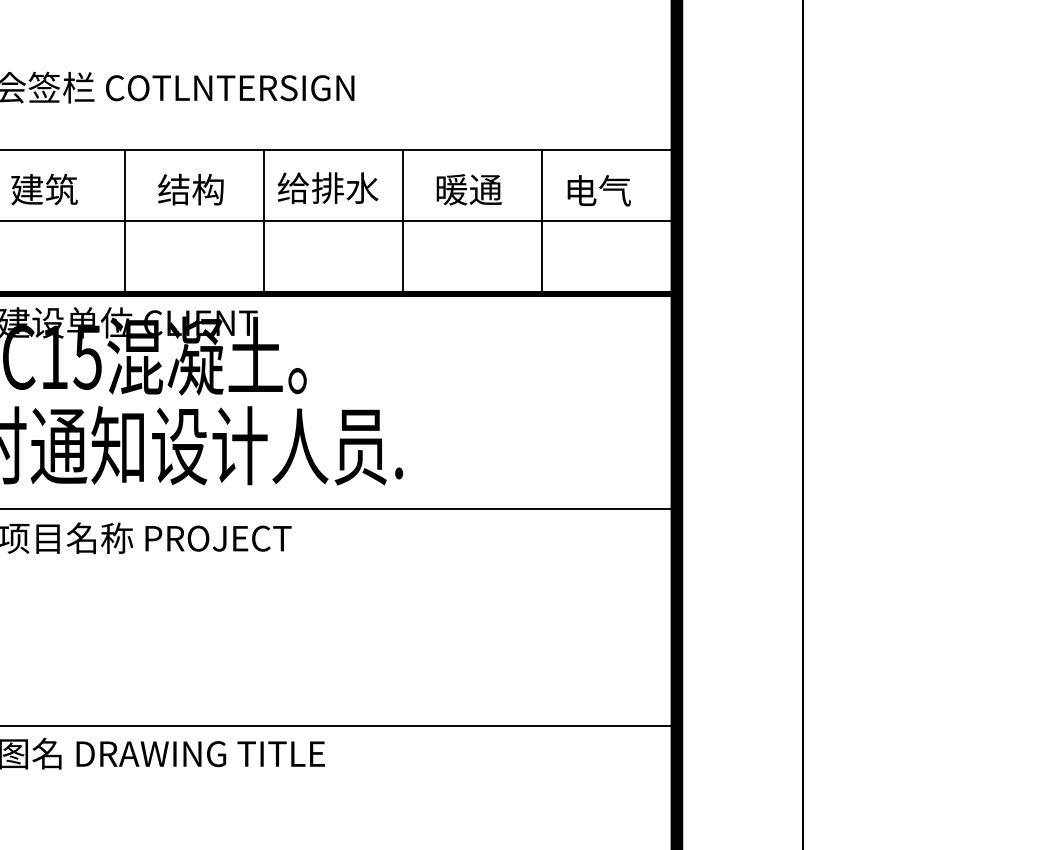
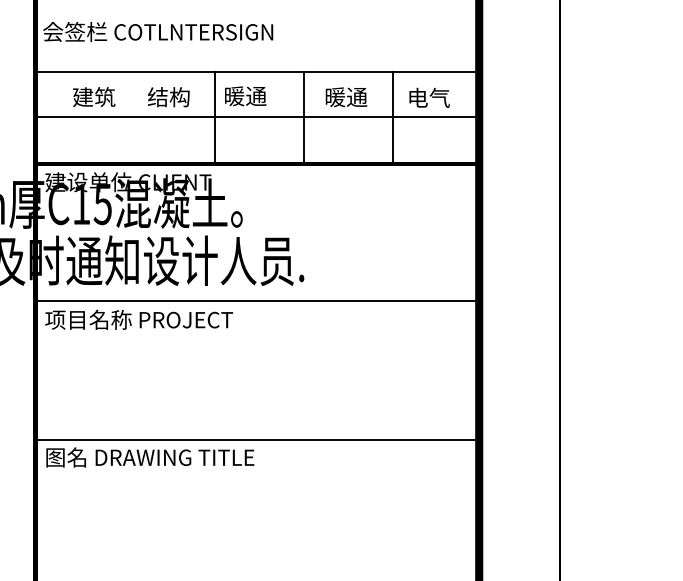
text: (44, 188) -> (94, 96), moved
text: (328, 188) -> (256, 96), 给排水 -> 暖通
line: (124, 221) -> (126, 117), removed

